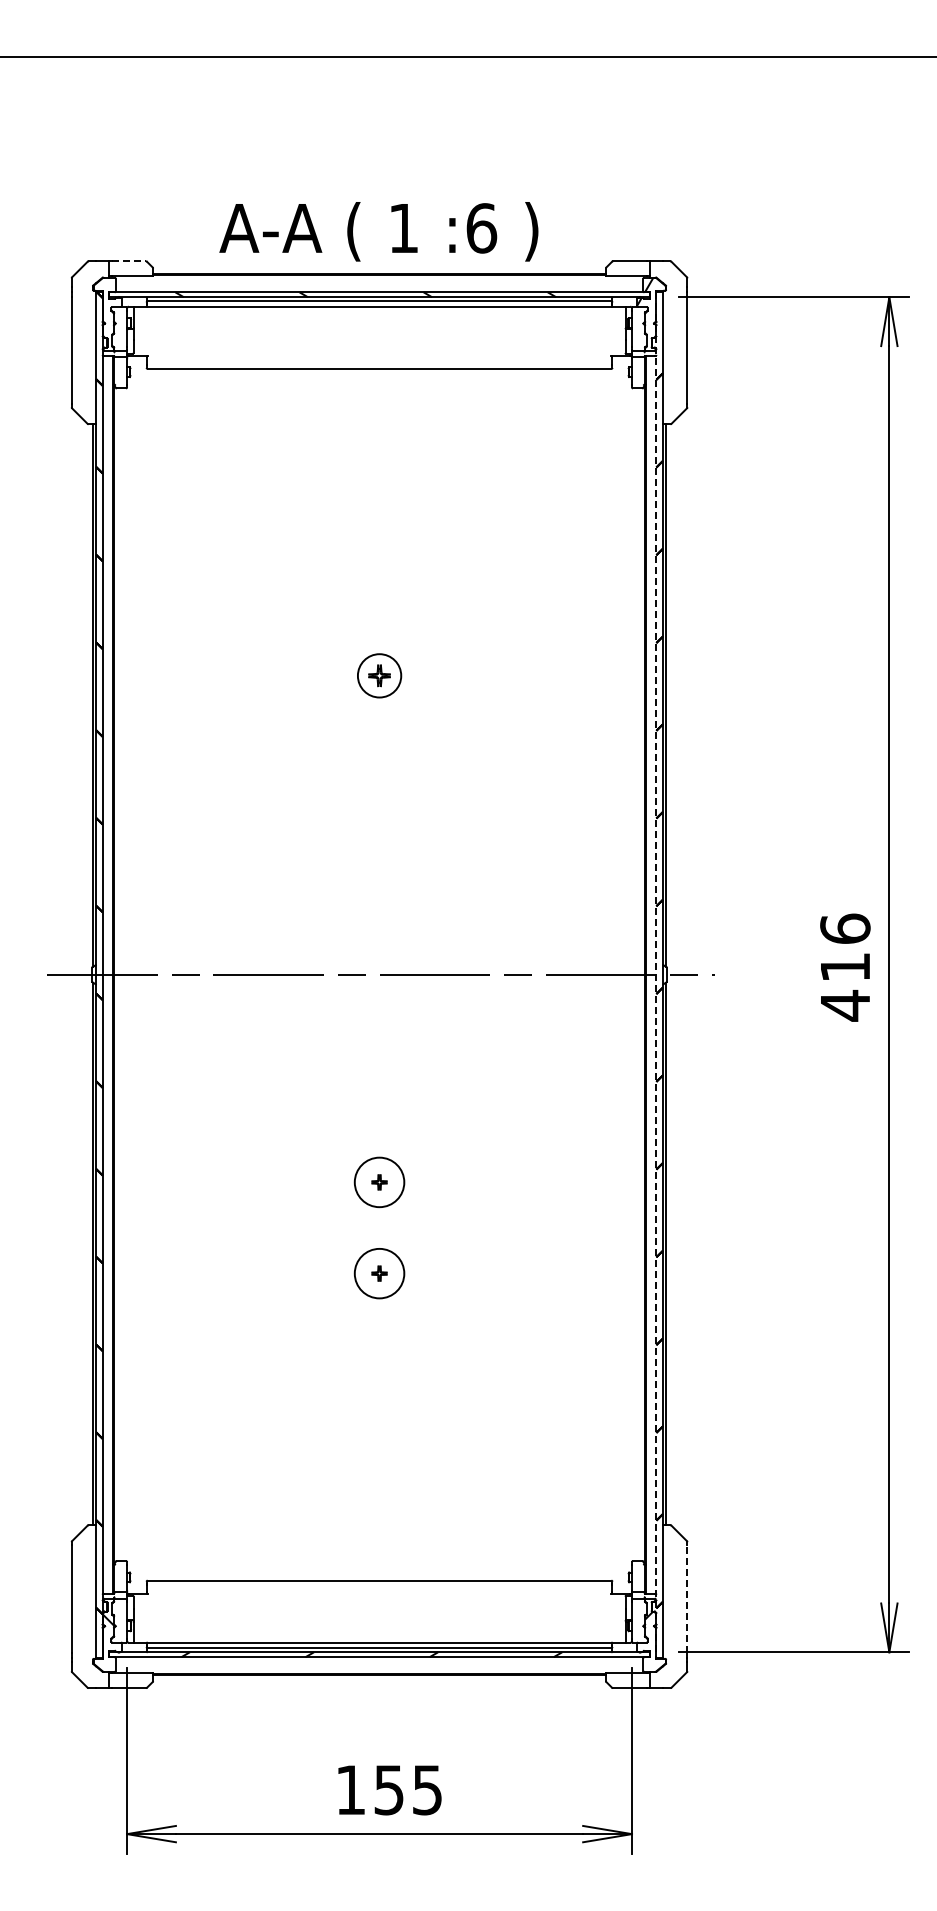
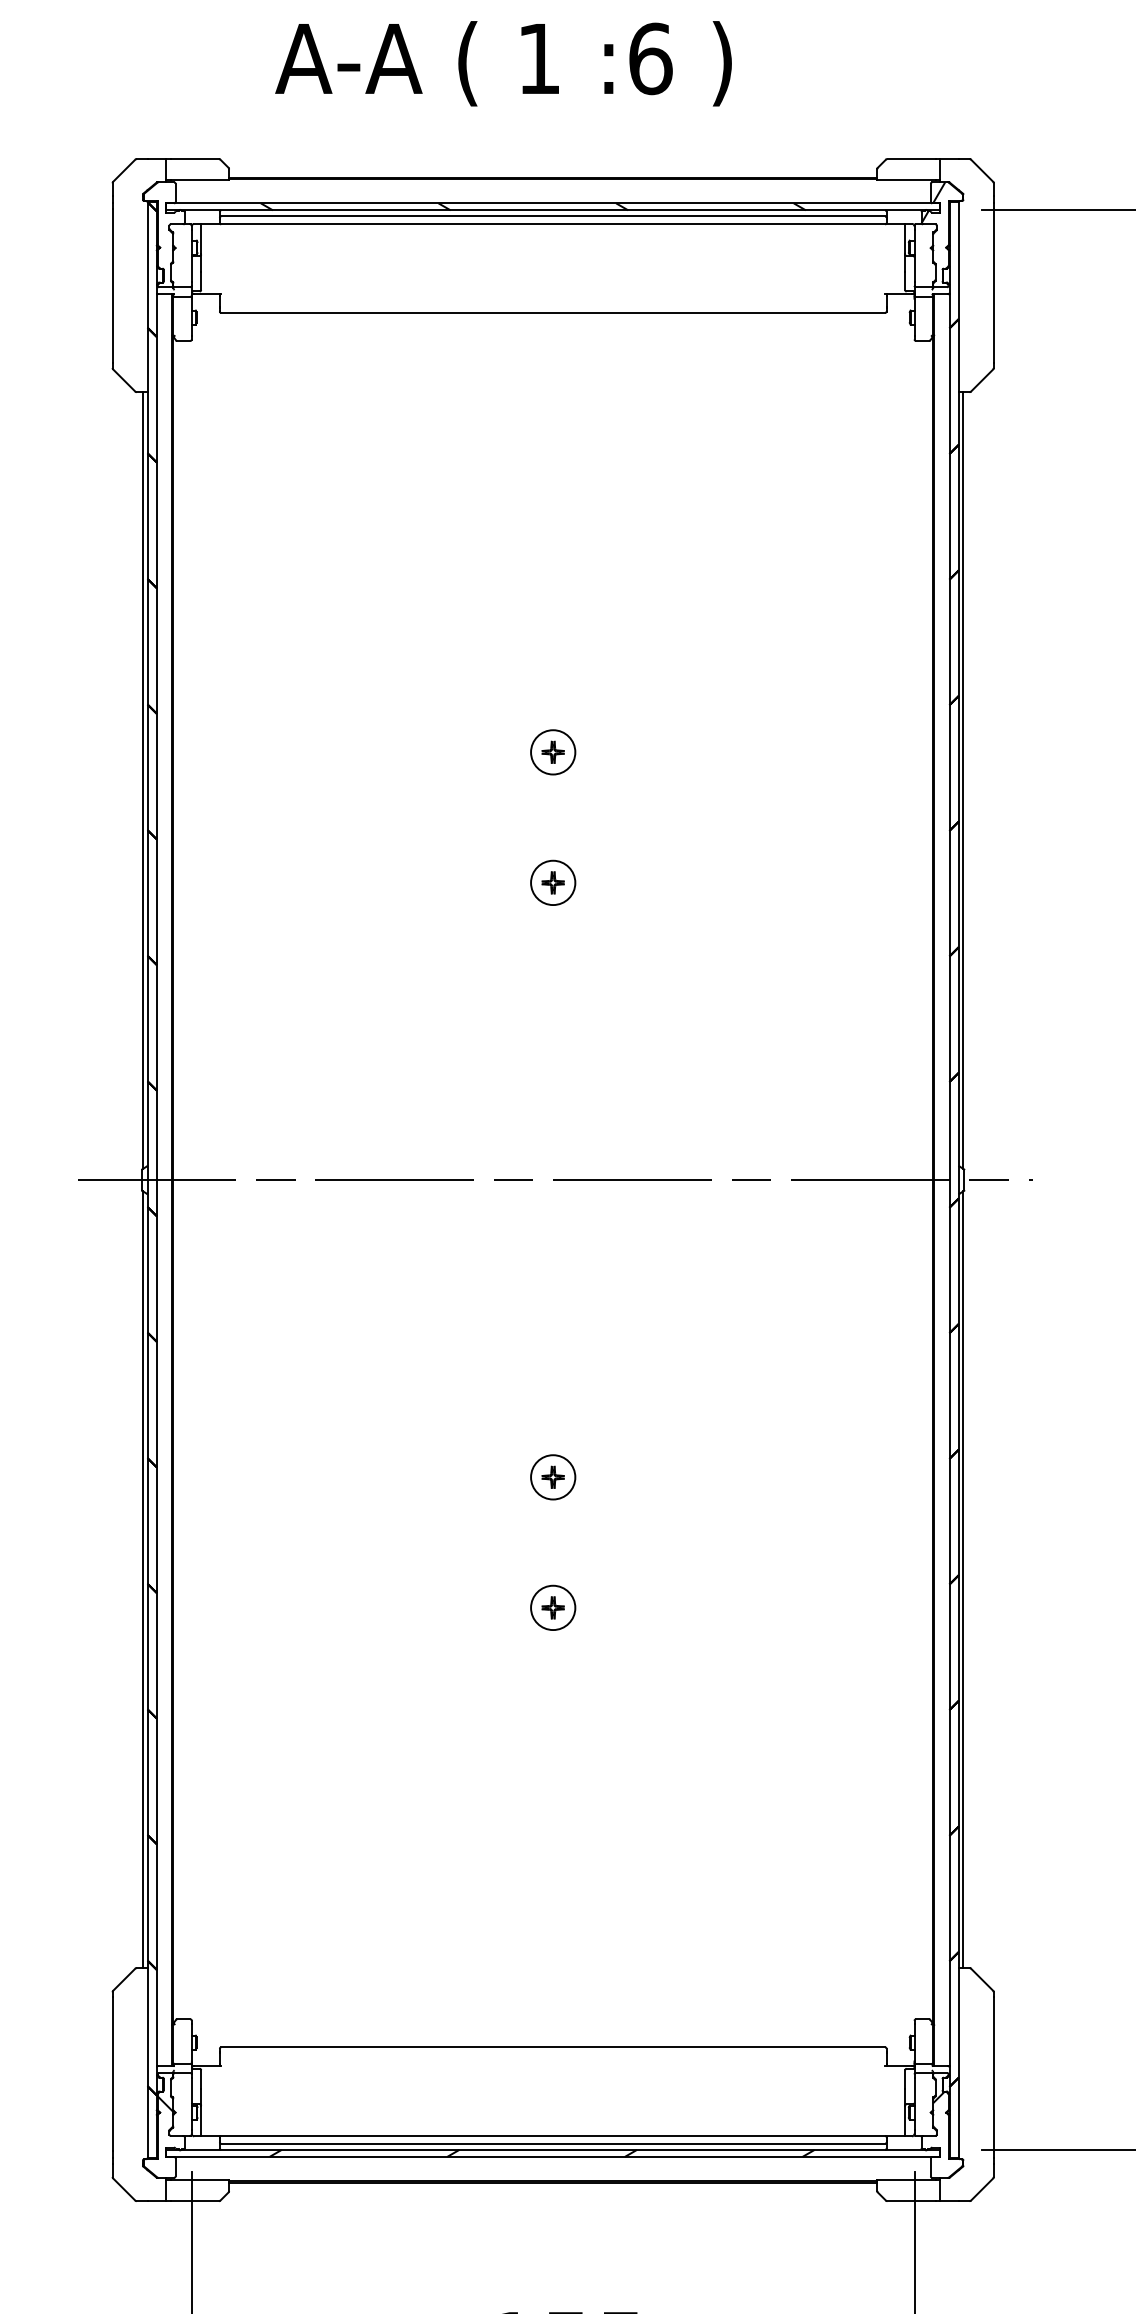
text: (378, 231) -> (503, 63), moved
line: (129, 261) -> (195, 159), dashed -> solid
part: (379, 675) -> (553, 751), size x0.71
part: (379, 766) -> (553, 882), added
line: (656, 975) -> (949, 1181), dashed -> solid
circle: (379, 1181) -> (553, 1476), size x0.62
circle: (379, 1273) -> (553, 1607), size x0.62
line: (687, 1599) -> (993, 2074), dashed -> solid

